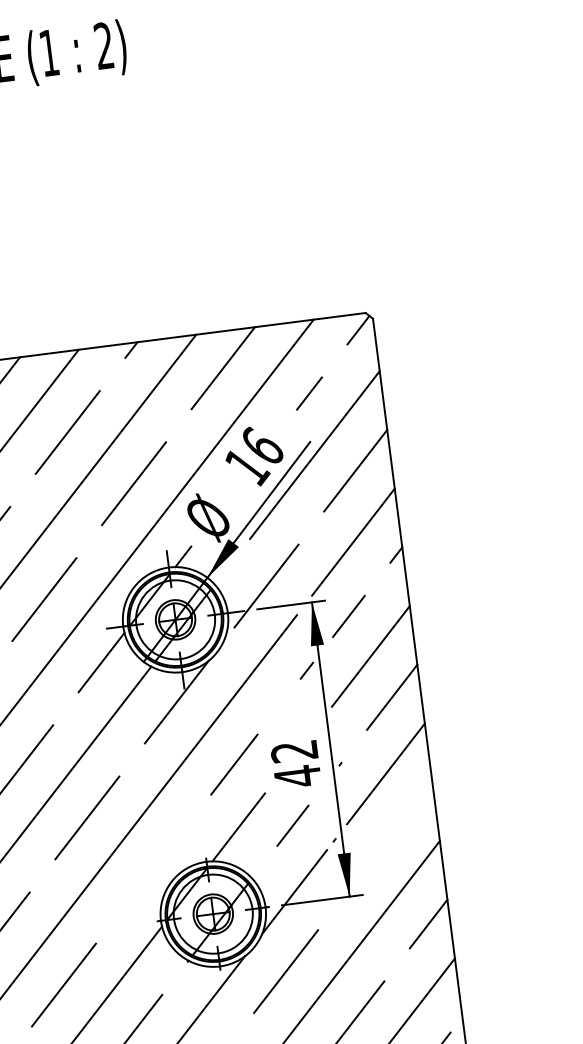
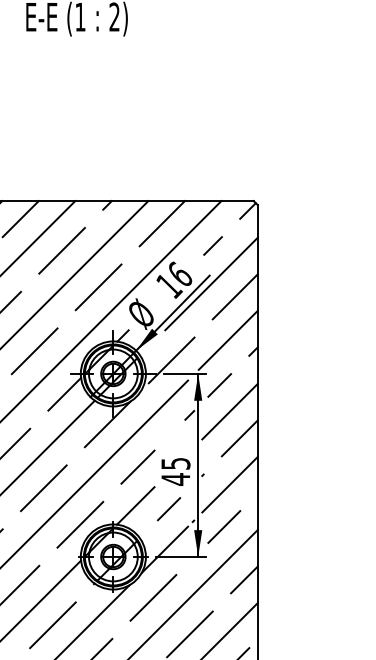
text: (293, 751) -> (175, 463), 42 -> 45
line: (385, 842) -> (224, 526), added
line: (153, 868) -> (80, 524), added

